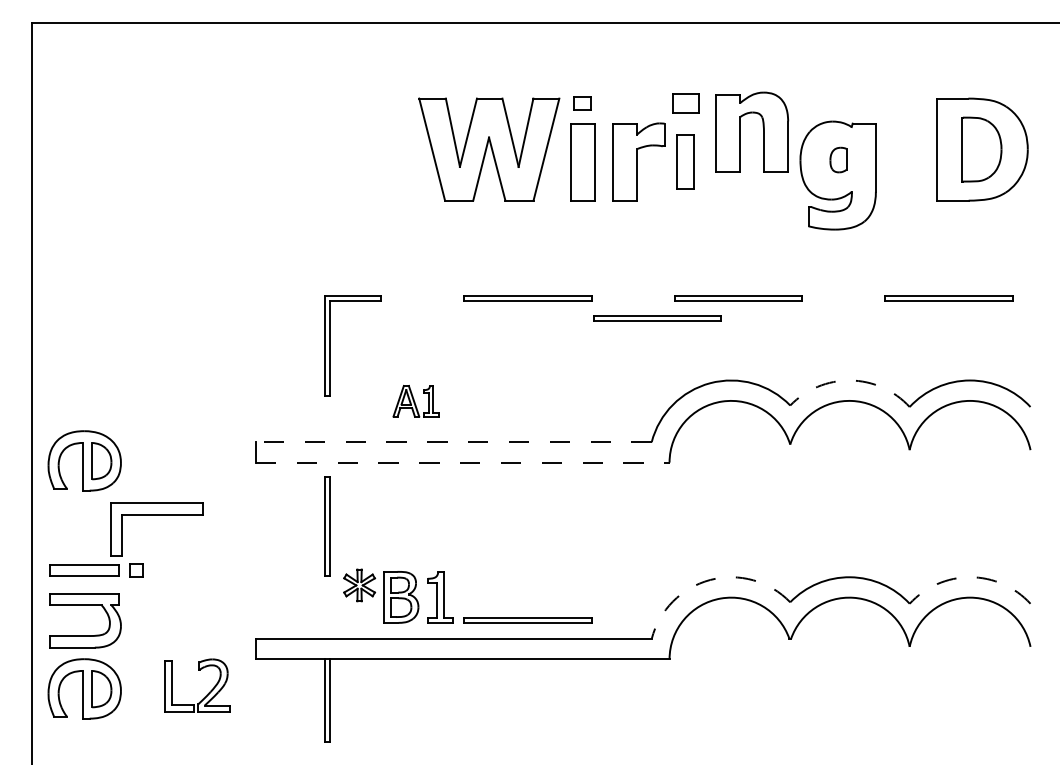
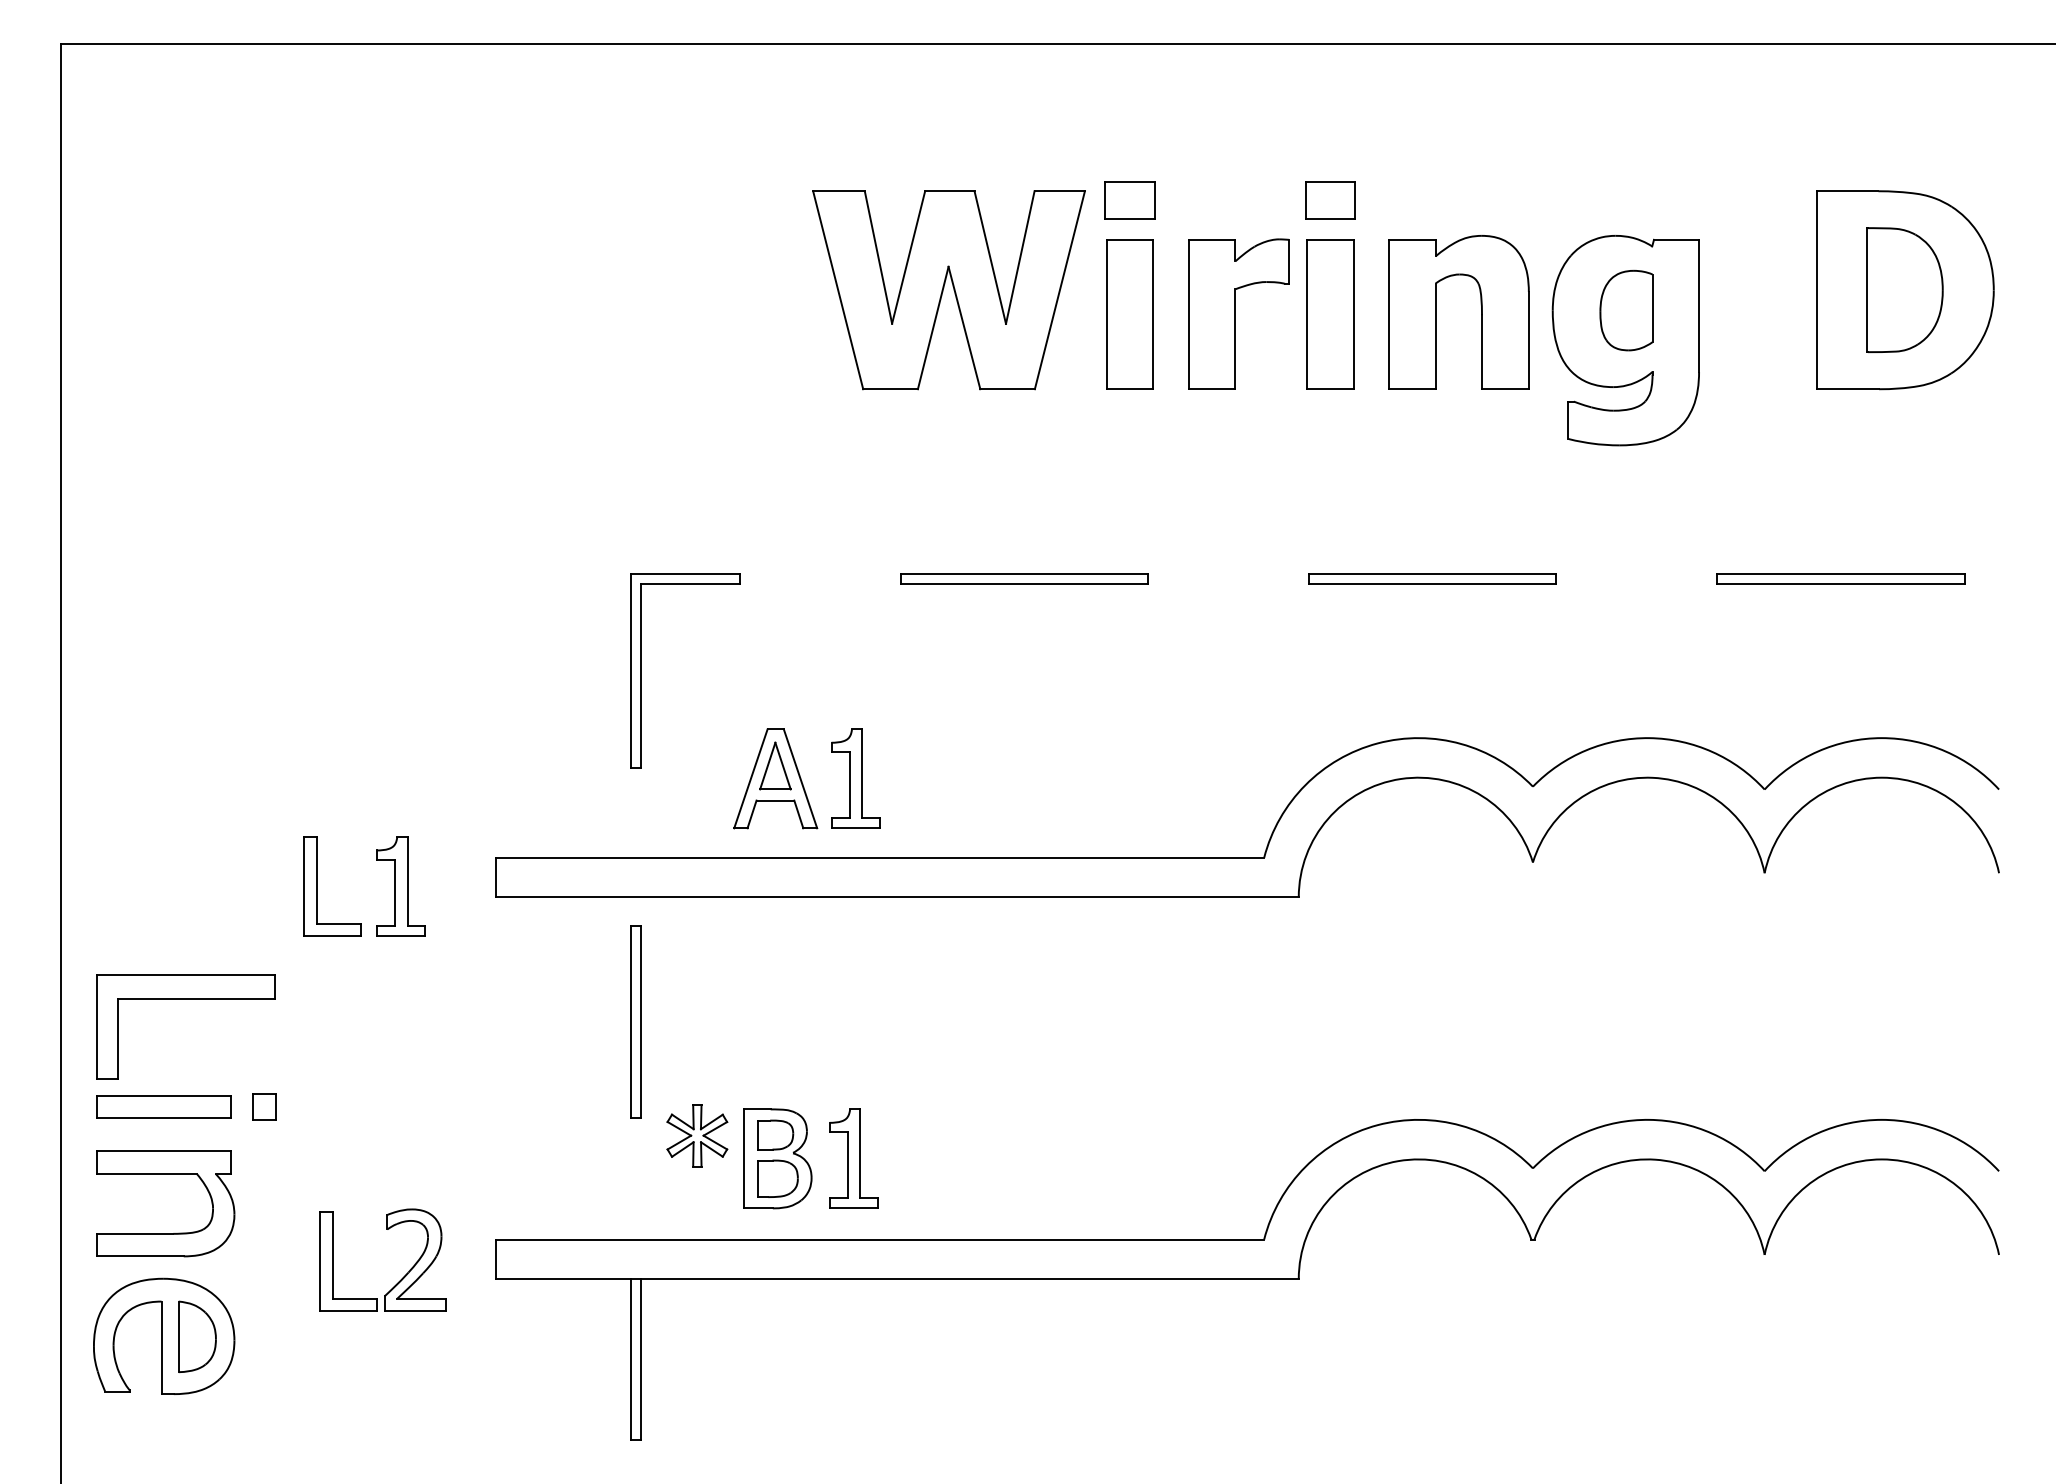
part: (582, 103) -> (1129, 200), size x1.43
part: (740, 131) -> (1436, 311), moved
part: (838, 159) -> (1626, 309), size x1.67
part: (685, 162) -> (1329, 315), size x1.43
part: (657, 318) -> (1275, 617), removed
arc: (850, 380) -> (1649, 738), dashed -> solid
part: (415, 400) -> (805, 776), size x1.67
line: (453, 442) -> (879, 858), dashed -> solid
part: (193, 443) -> (375, 860), added
part: (84, 460) -> (163, 893), removed
line: (462, 462) -> (897, 897), dashed -> solid
part: (156, 515) -> (185, 1000), moved
arc: (970, 577) -> (1882, 1120), dashed -> solid
arc: (710, 579) -> (1378, 1124), dashed -> solid
part: (527, 620) -> (1023, 1203), removed
part: (207, 693) -> (402, 1275), moved

